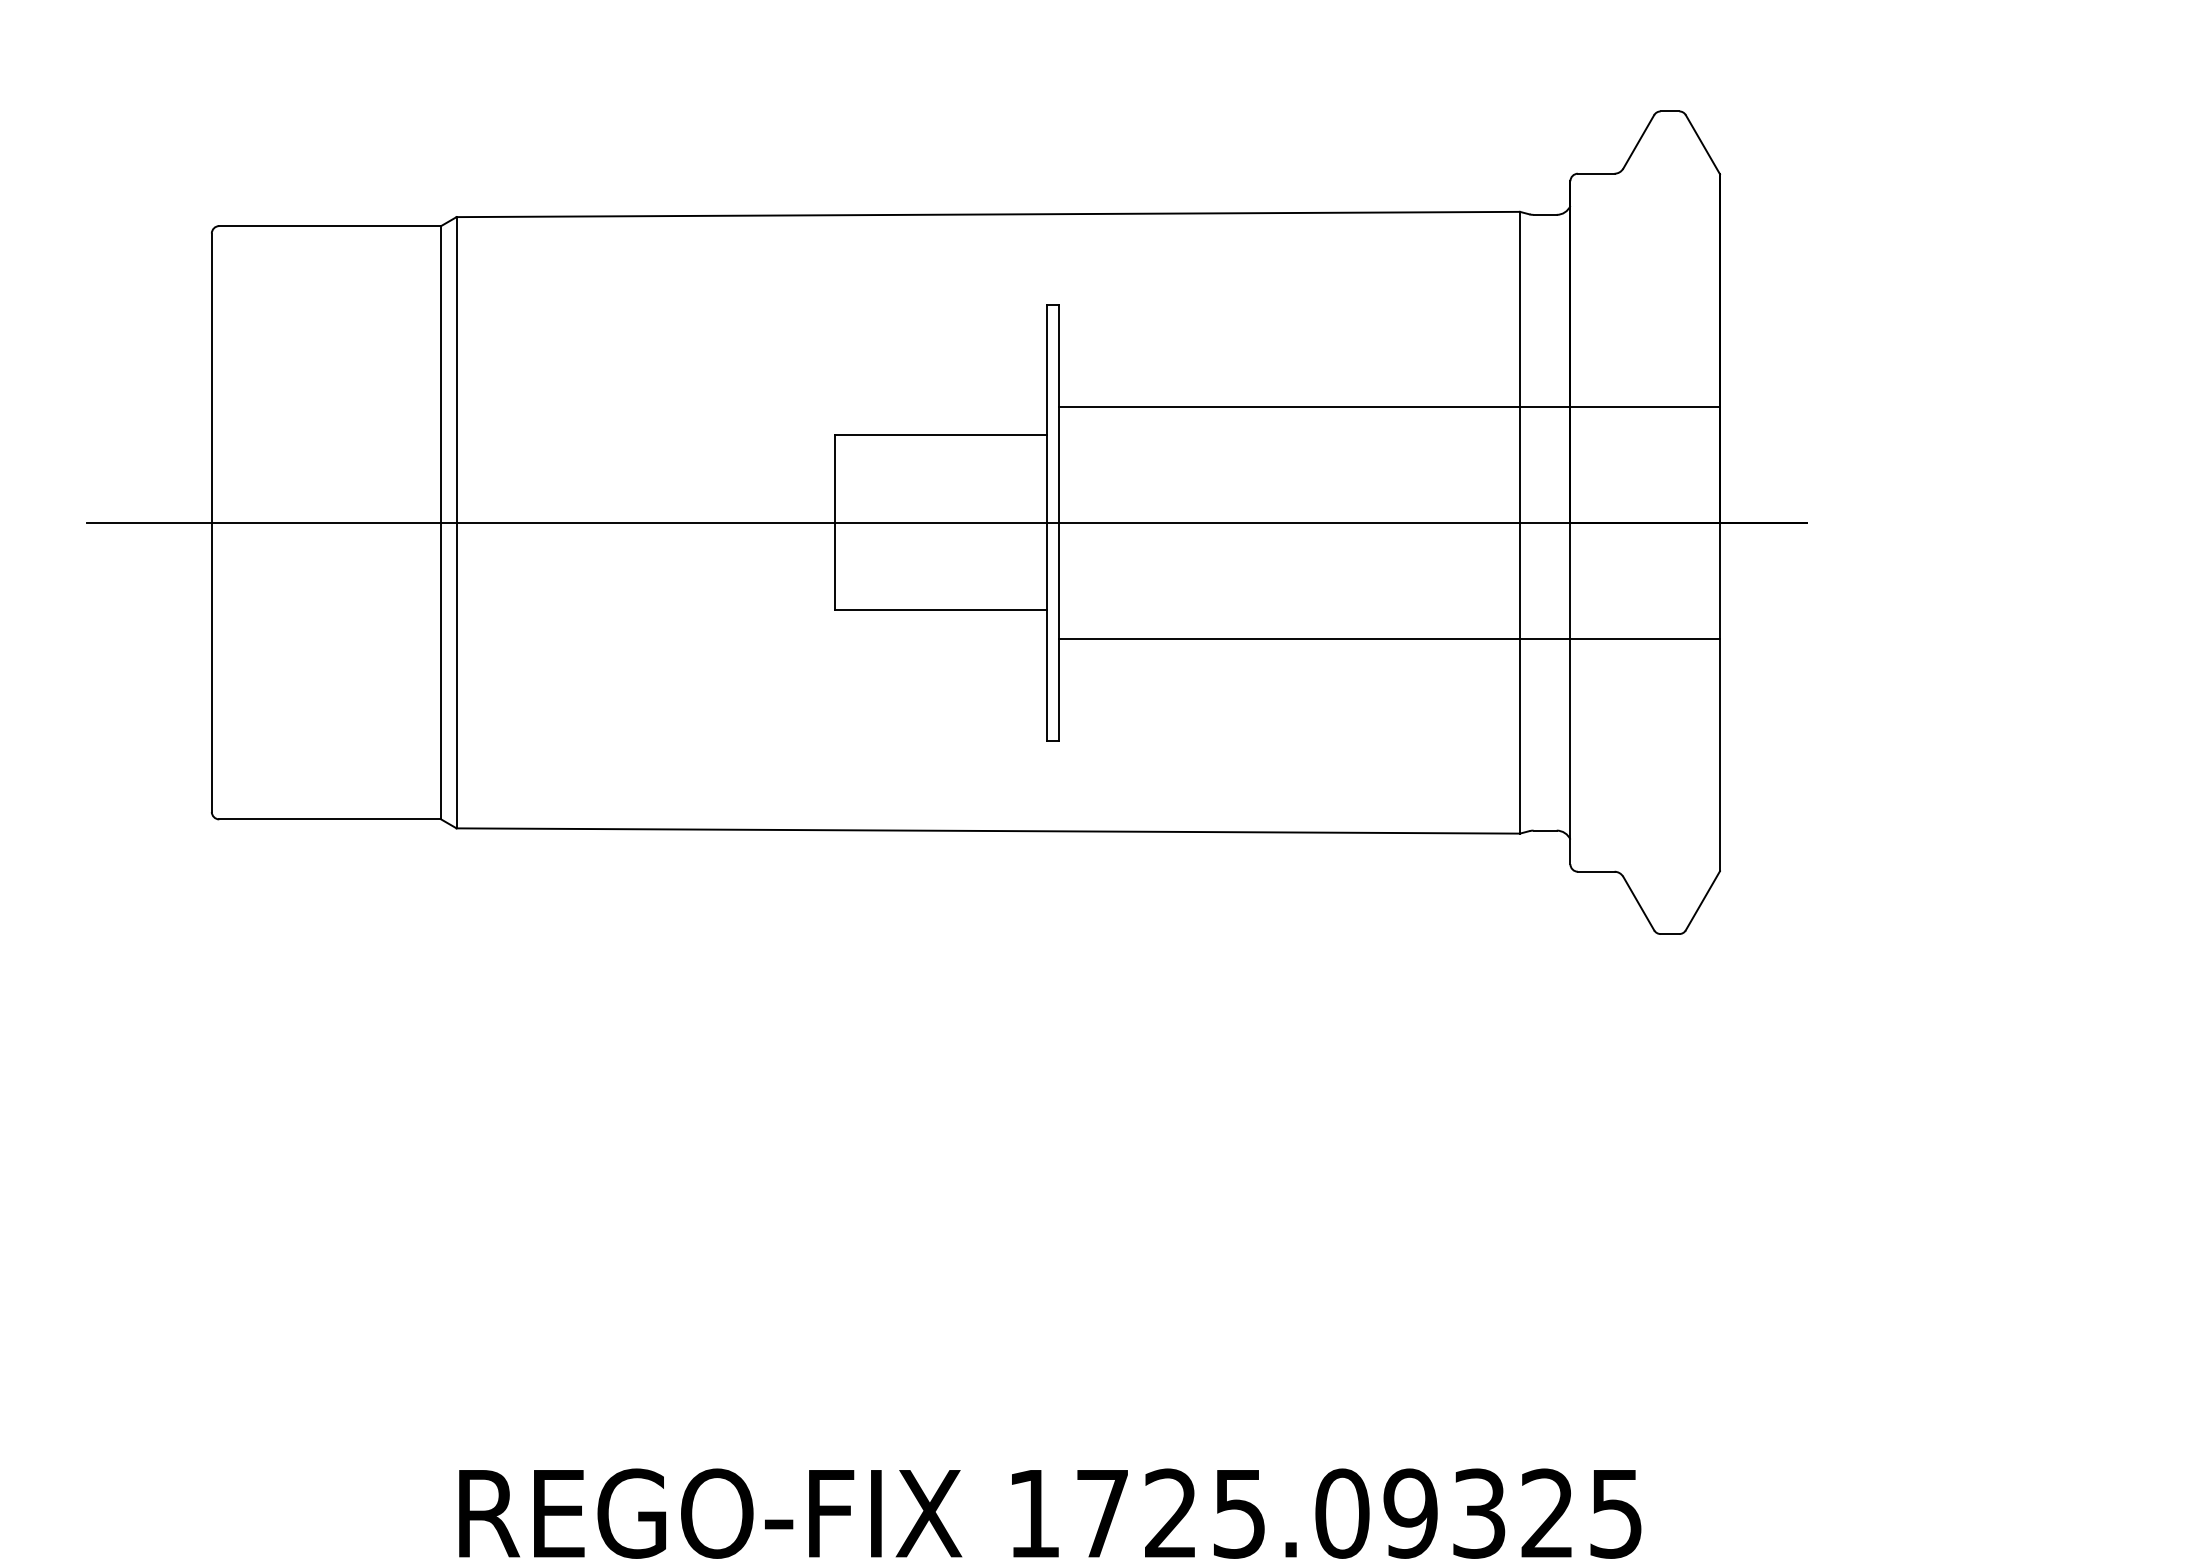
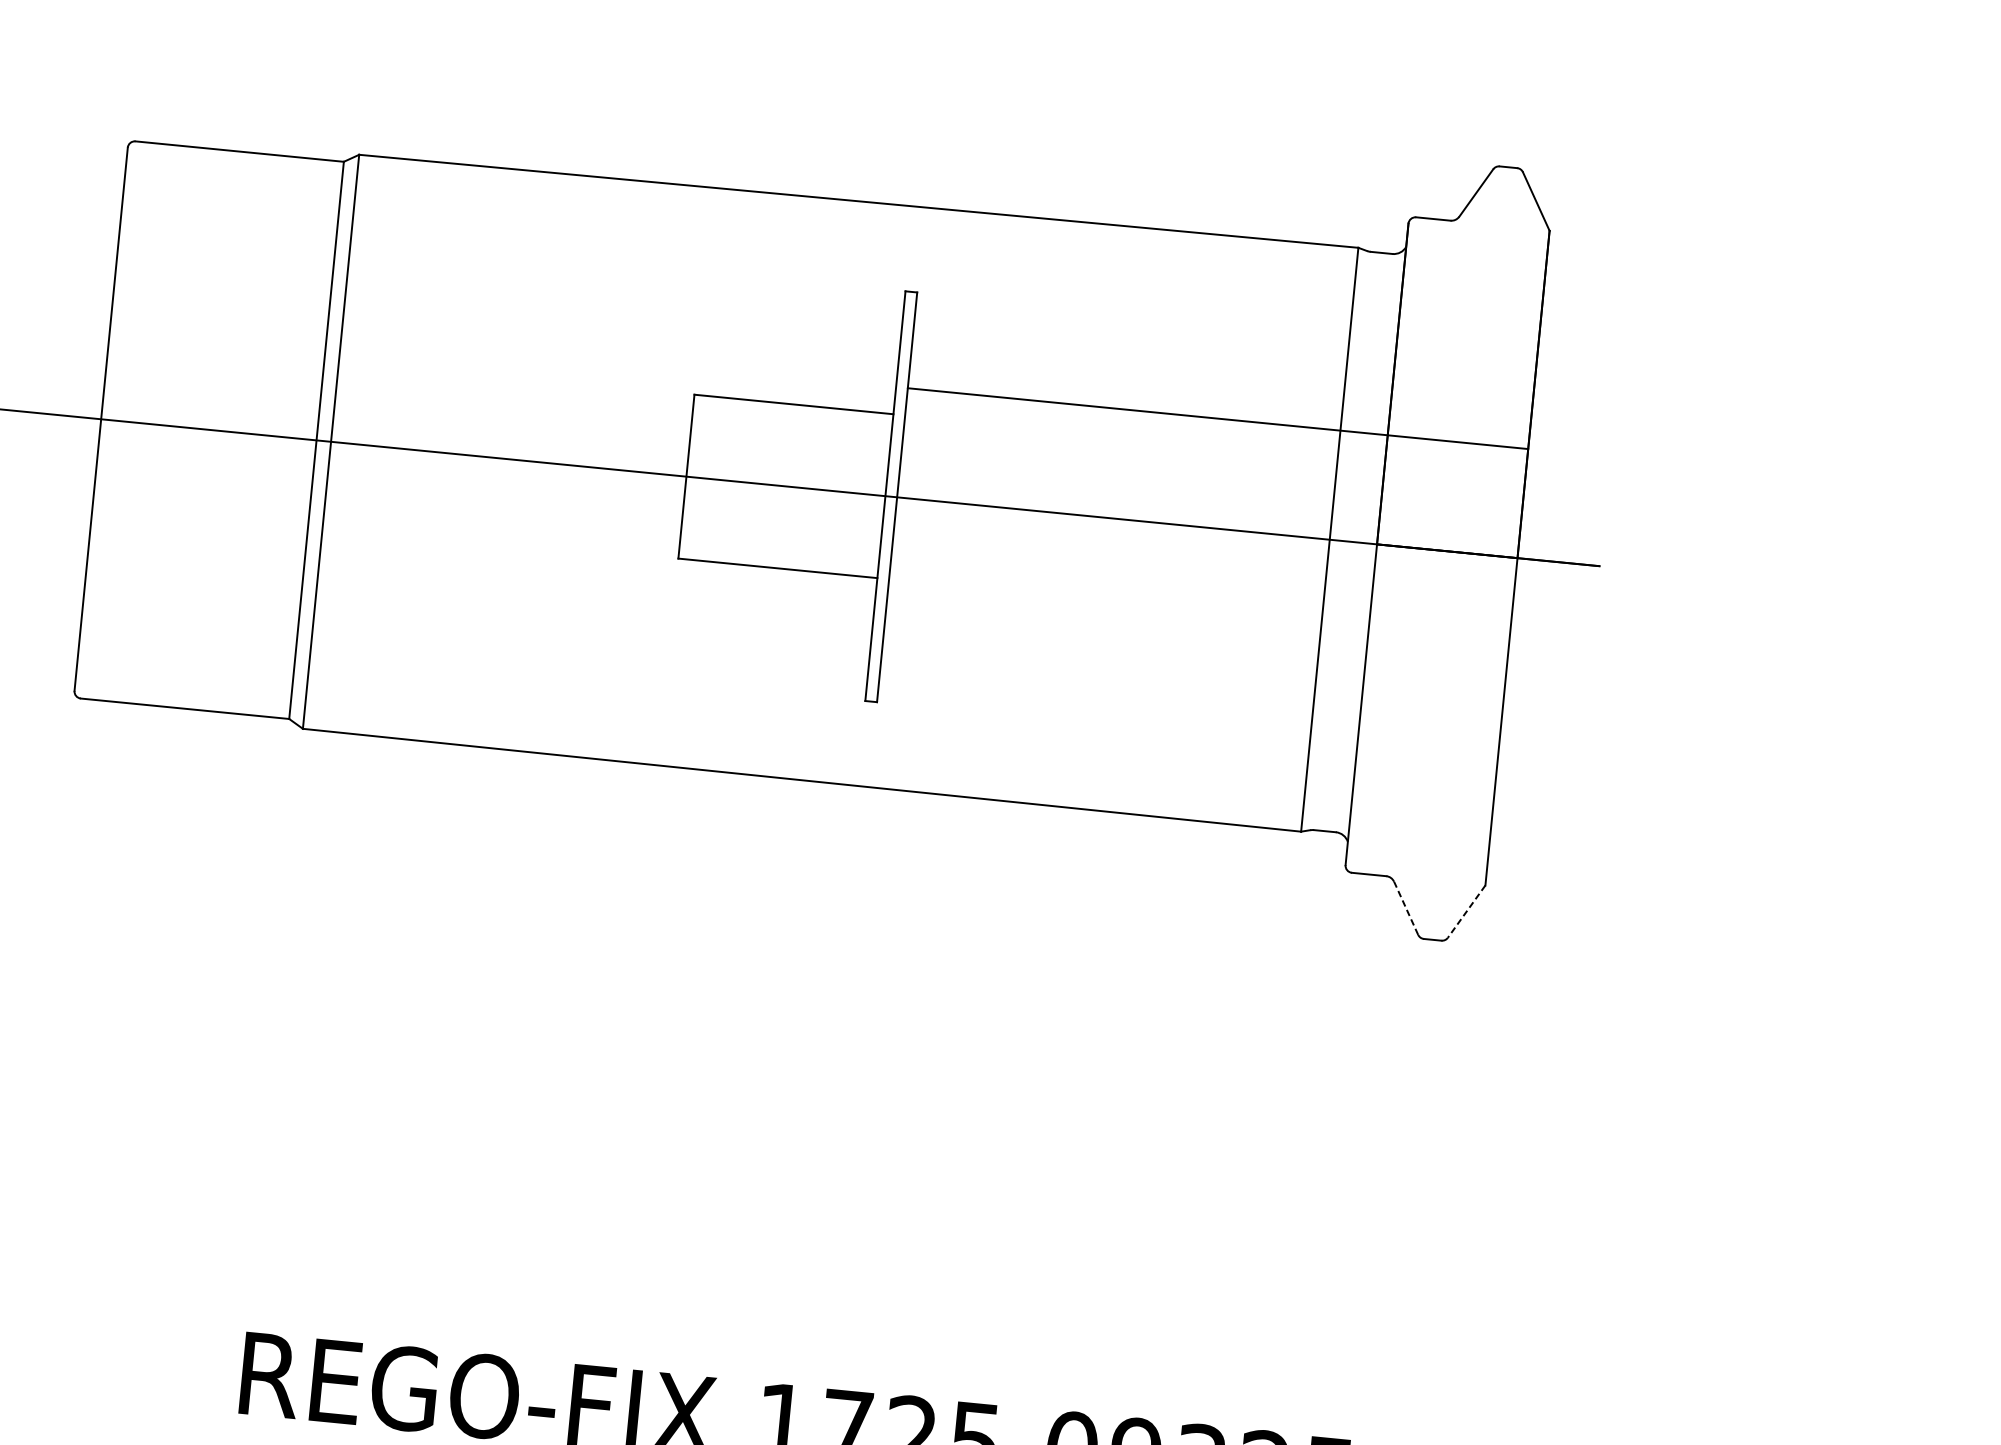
line: (1389, 638) -> (1196, 636), removed
line: (1702, 901) -> (1466, 912), solid -> dashed
line: (1638, 903) -> (1405, 908), solid -> dashed

